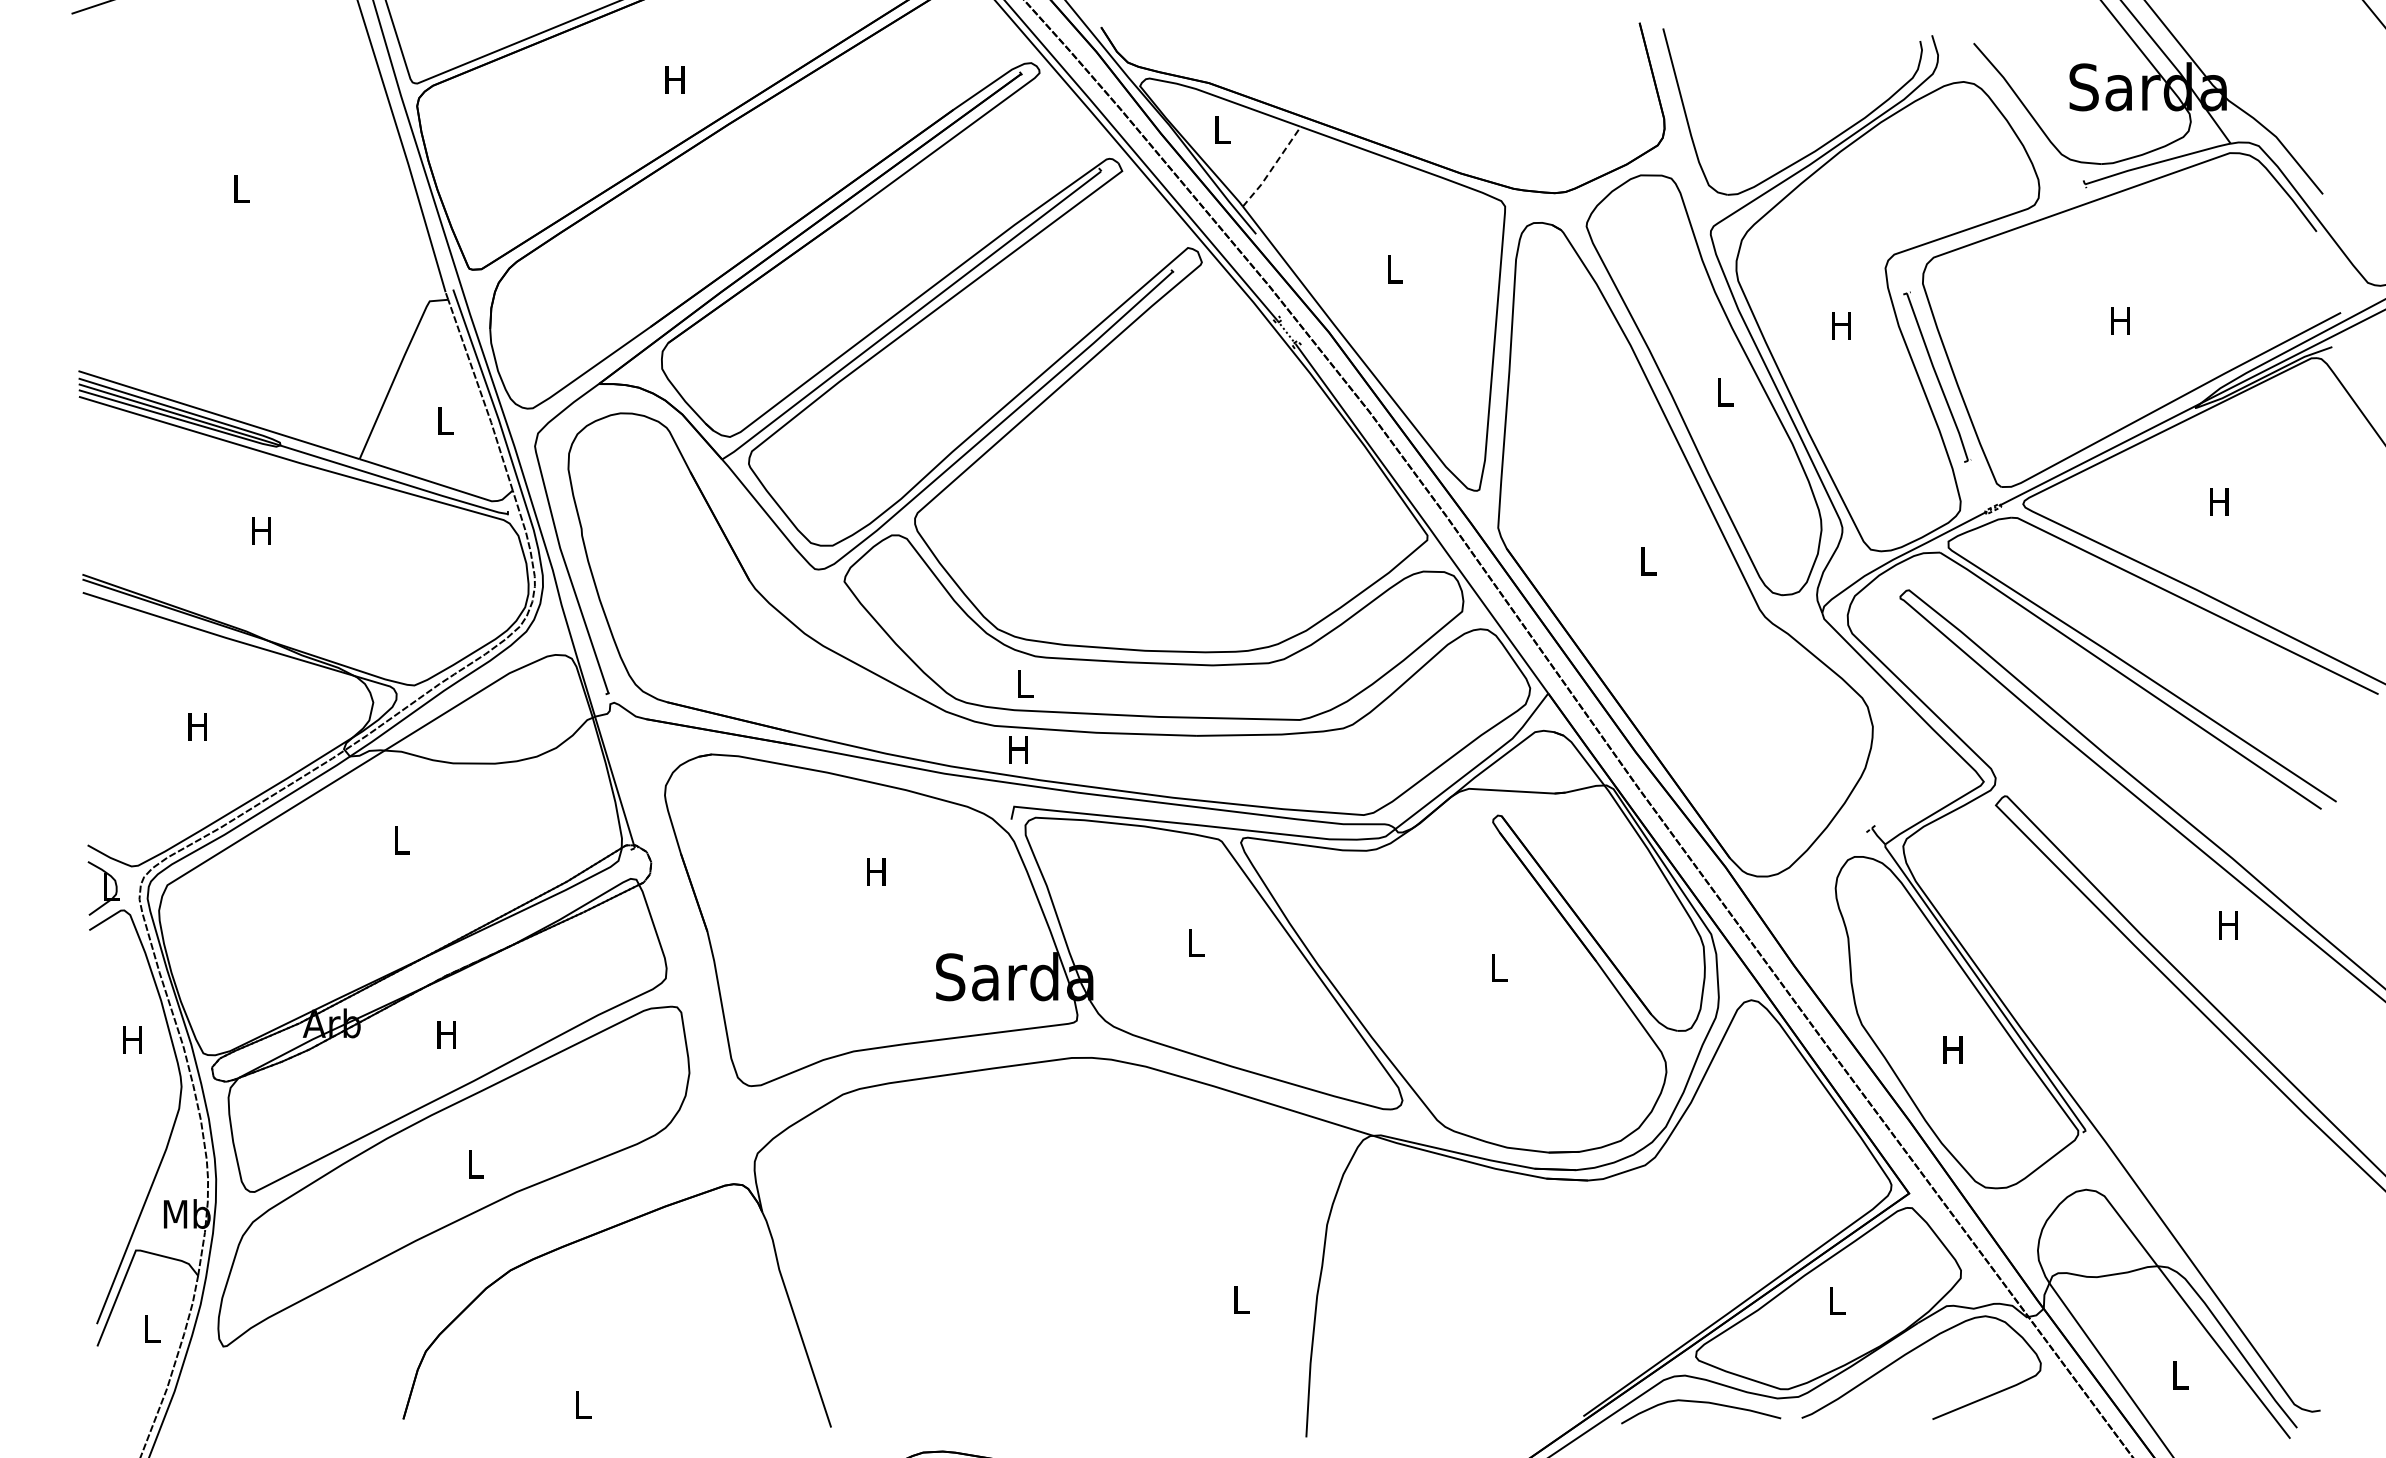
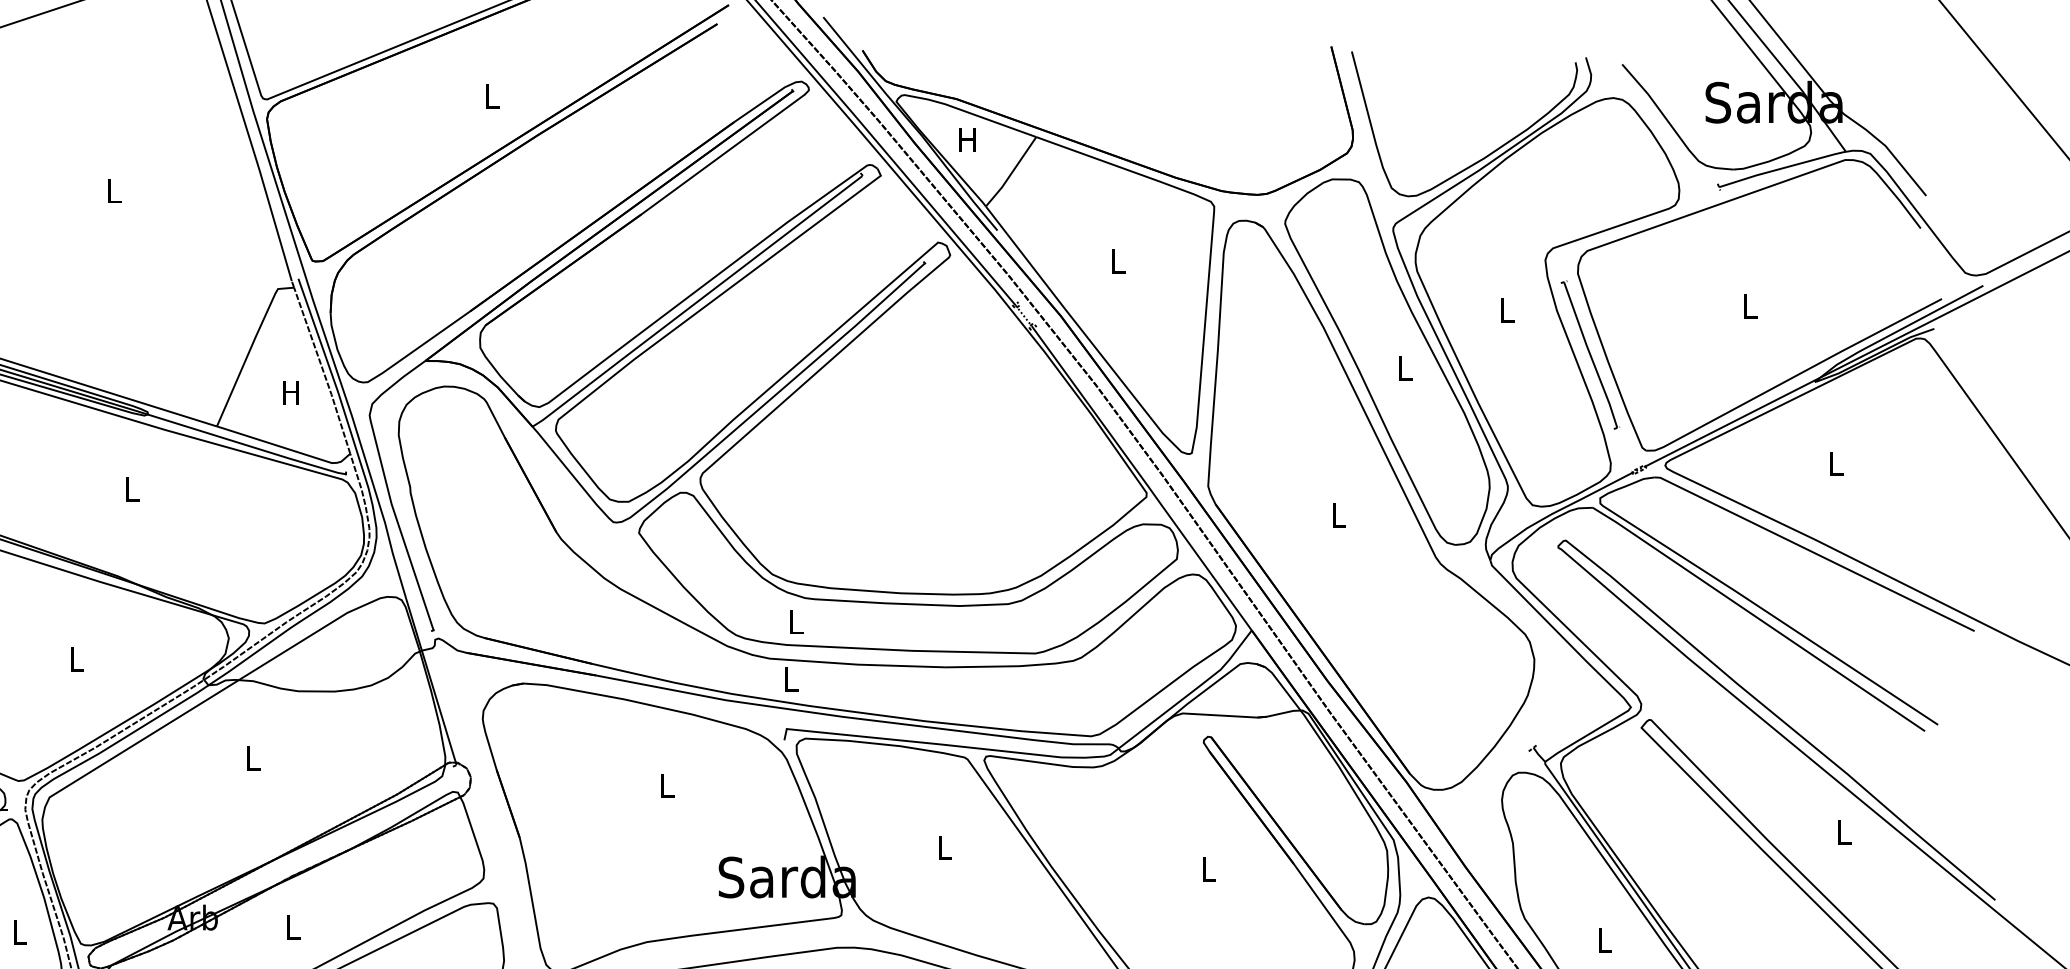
text: (674, 79) -> (491, 95), H -> L
text: (1221, 129) -> (967, 139), L -> H
line: (1272, 168) -> (1011, 173), dashed -> solid
text: (2120, 320) -> (1749, 305), H -> L
text: (1841, 325) -> (1507, 310), H -> L
text: (444, 420) -> (290, 392), L -> H
text: (2219, 501) -> (1836, 463), H -> L
text: (261, 530) -> (131, 488), H -> L
text: (197, 726) -> (75, 659), H -> L
text: (1018, 749) -> (790, 679), H -> L
text: (876, 871) -> (666, 785), H -> L
text: (2228, 925) -> (1843, 832), H -> L
text: (446, 1034) -> (292, 927), H -> L
text: (132, 1039) -> (19, 931), H -> L
text: (1952, 1049) -> (1603, 940), H -> L

